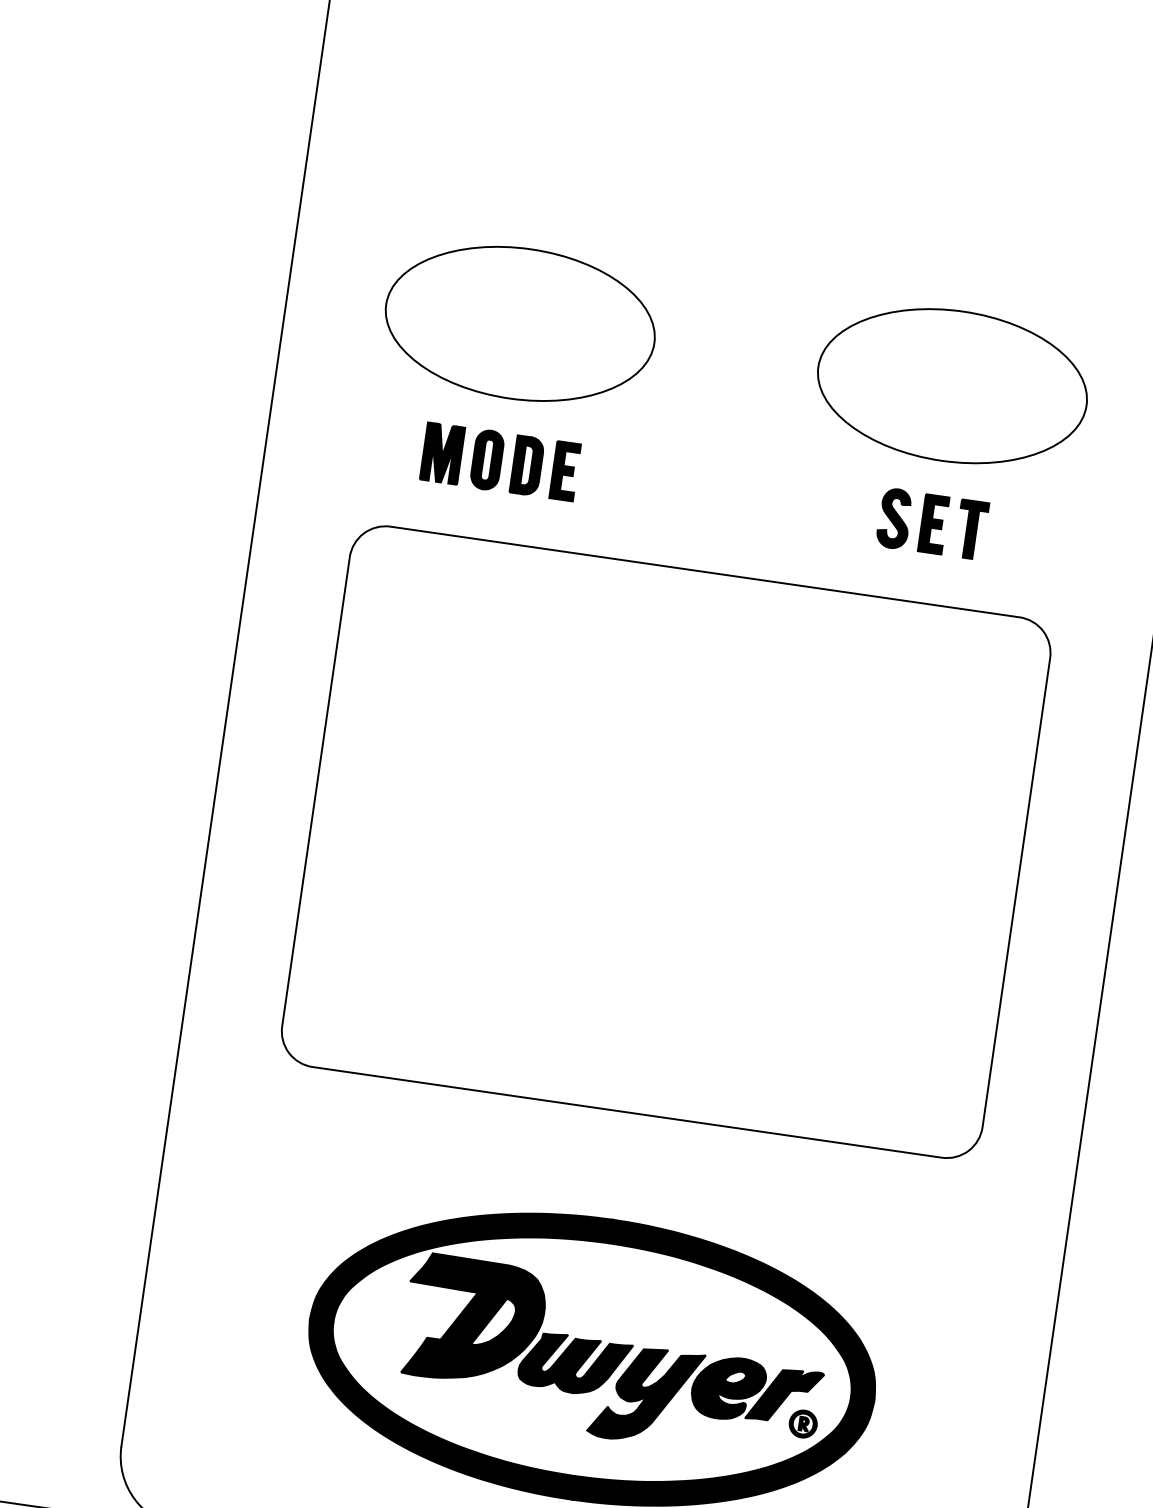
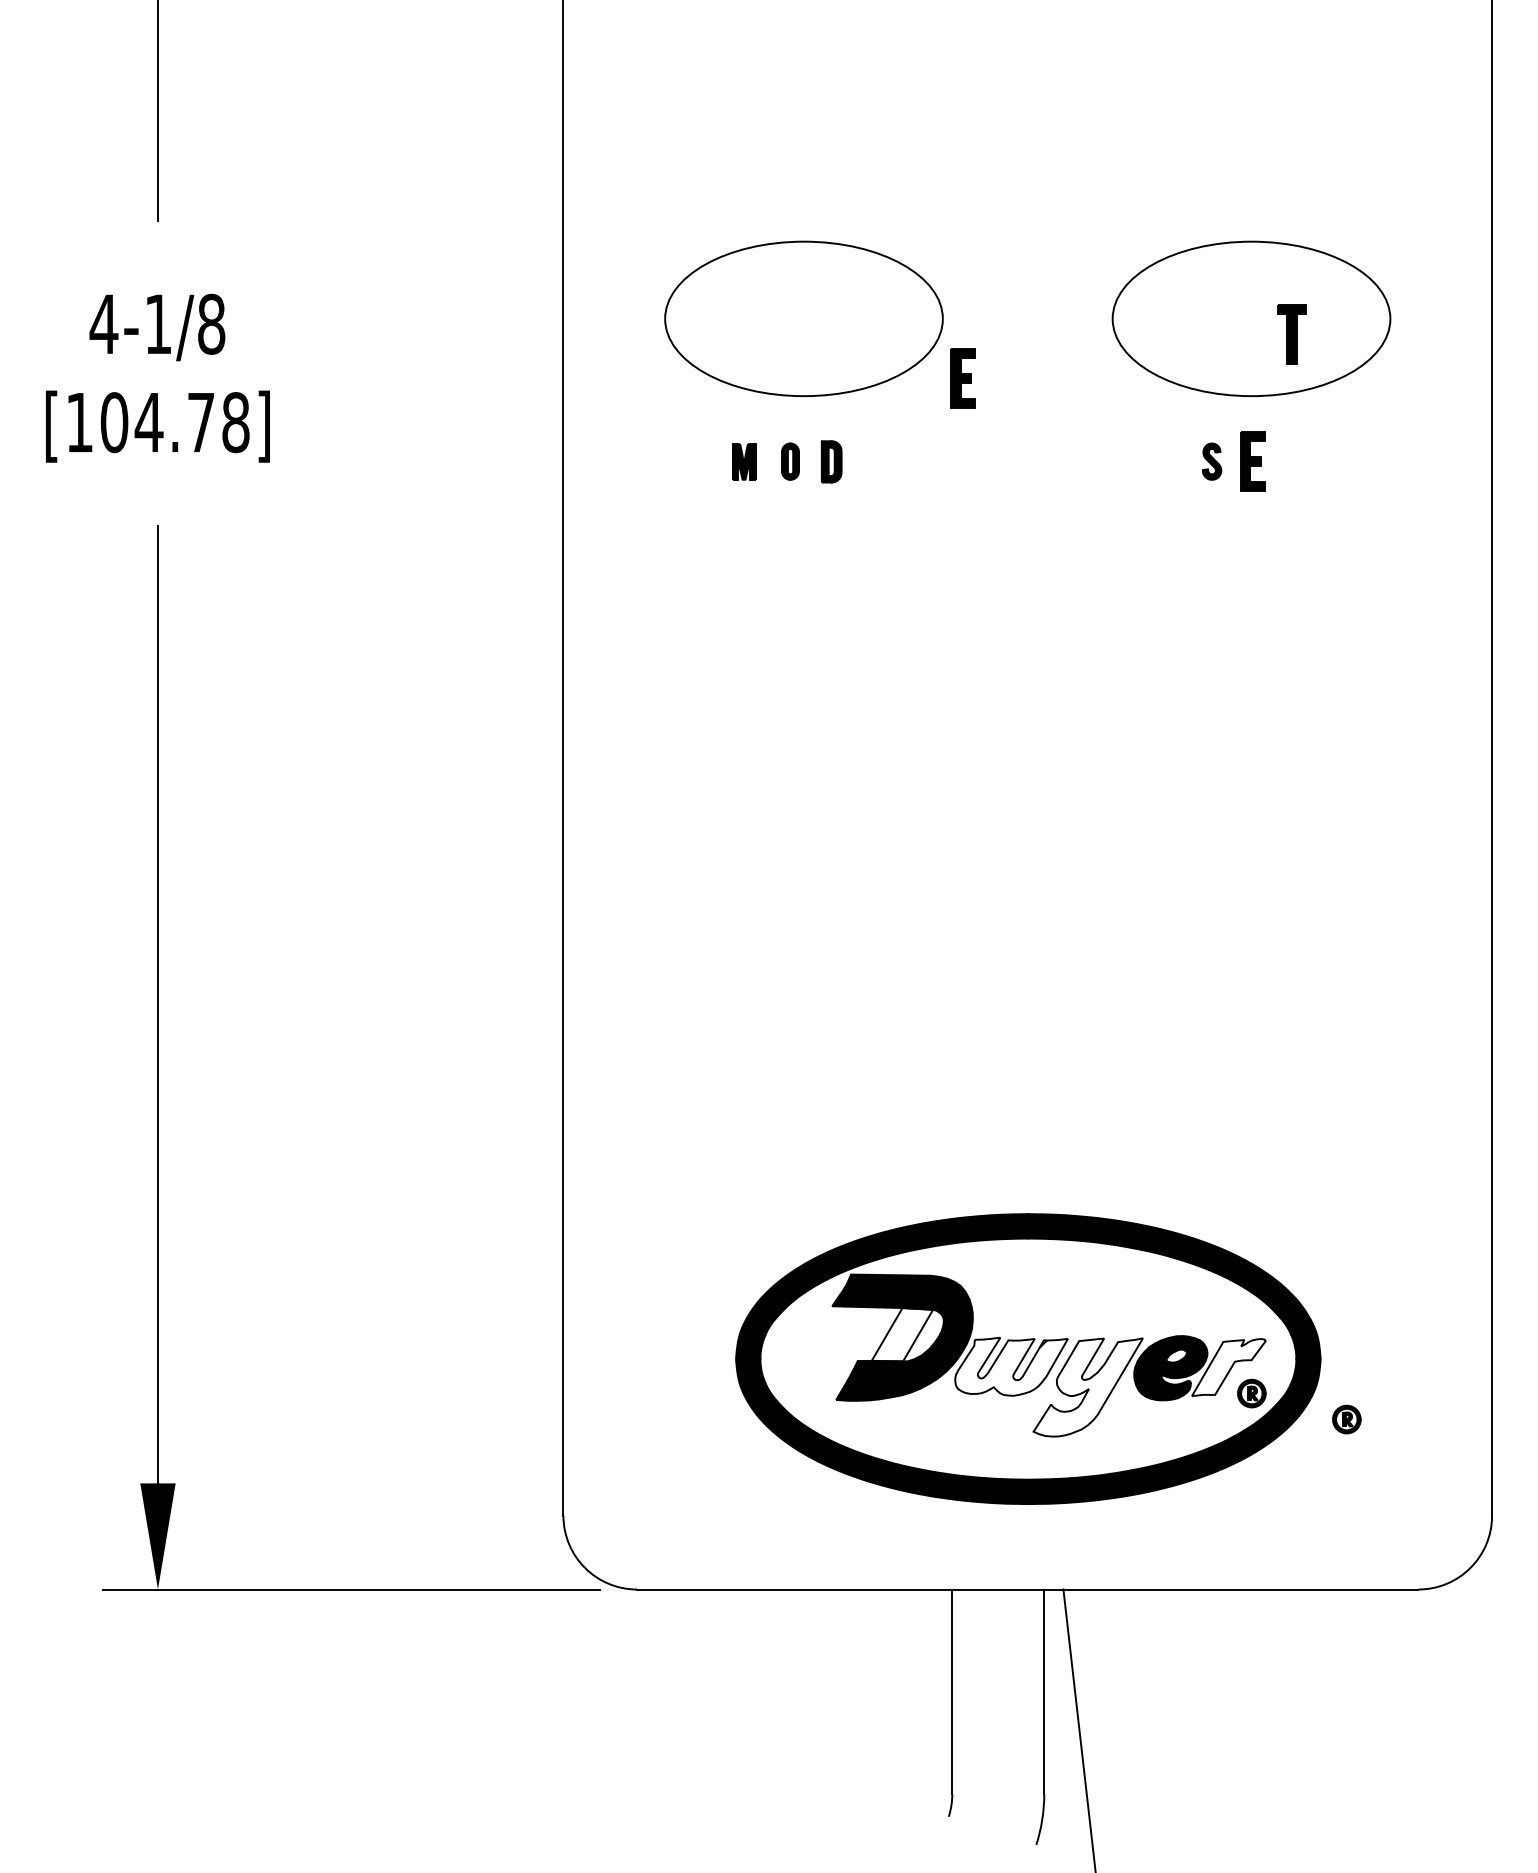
part: (442, 453) -> (743, 461), size x0.6
part: (487, 459) -> (790, 461), size x0.6
part: (527, 465) -> (831, 461), size x0.7
part: (564, 470) -> (962, 378), moved
part: (893, 518) -> (1211, 461), size x0.6
part: (971, 529) -> (1291, 334), moved
part: (666, 841) -> (1027, 822), removed
fill: (474, 1318) -> (902, 1334), removed
fill: (574, 1364) -> (1011, 1366), removed
fill: (646, 1395) -> (1088, 1387), removed
fill: (784, 1395) -> (1228, 1367), removed
part: (891, 1462) -> (1346, 1419), added

